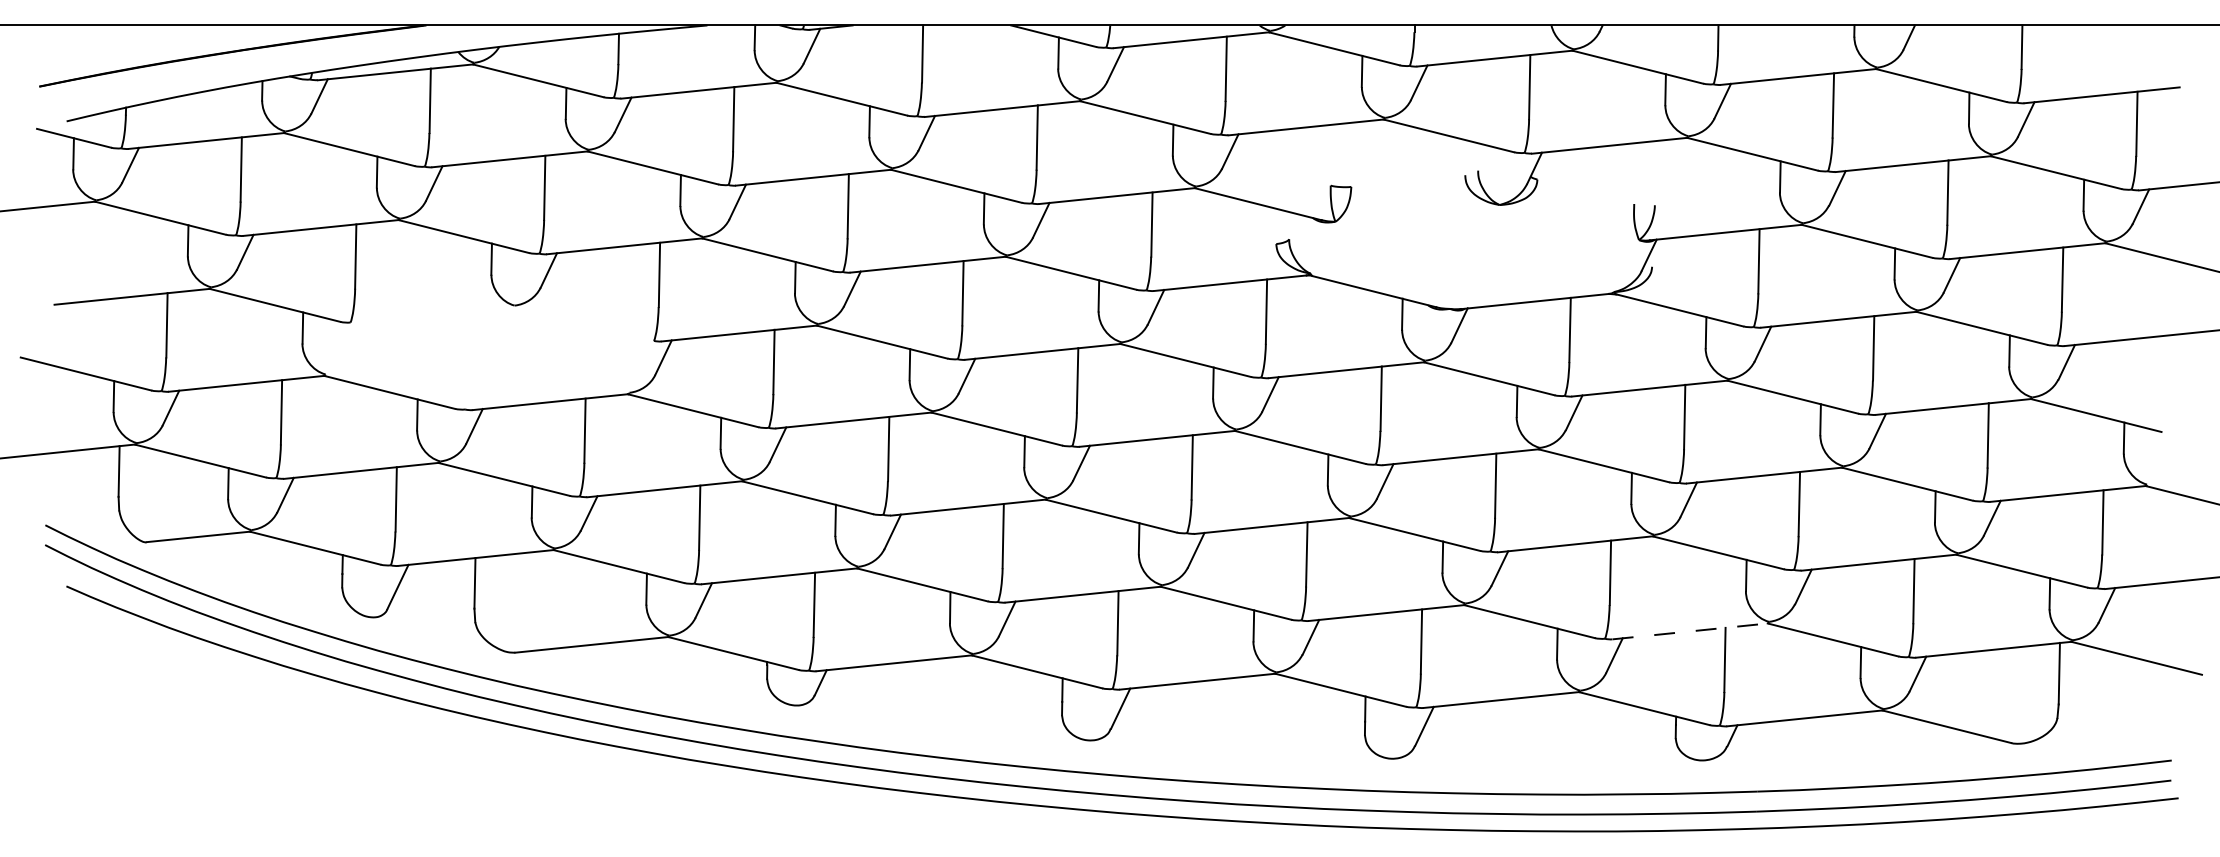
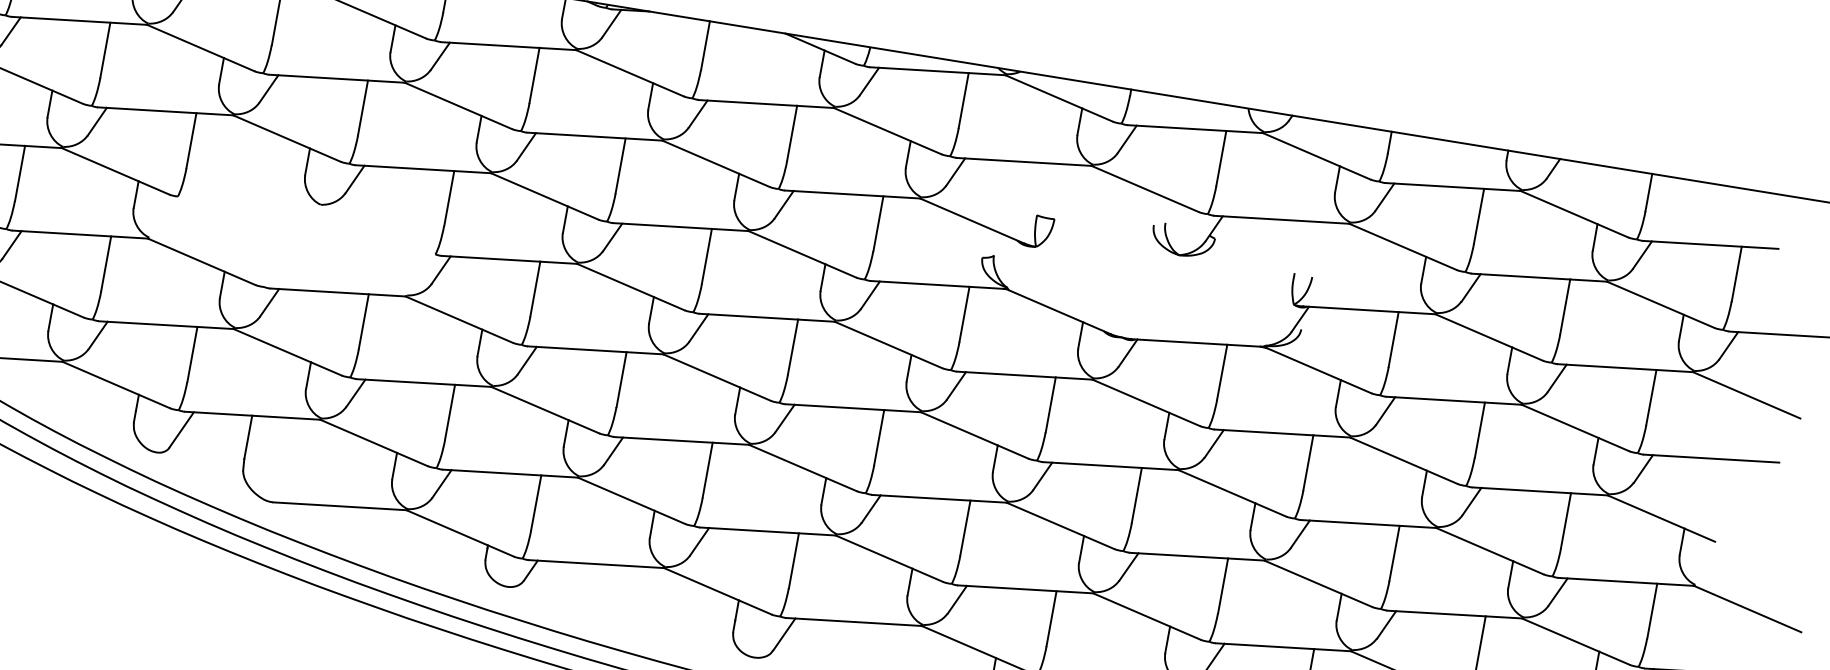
line: (1690, 631) -> (1283, 647), dashed -> solid

